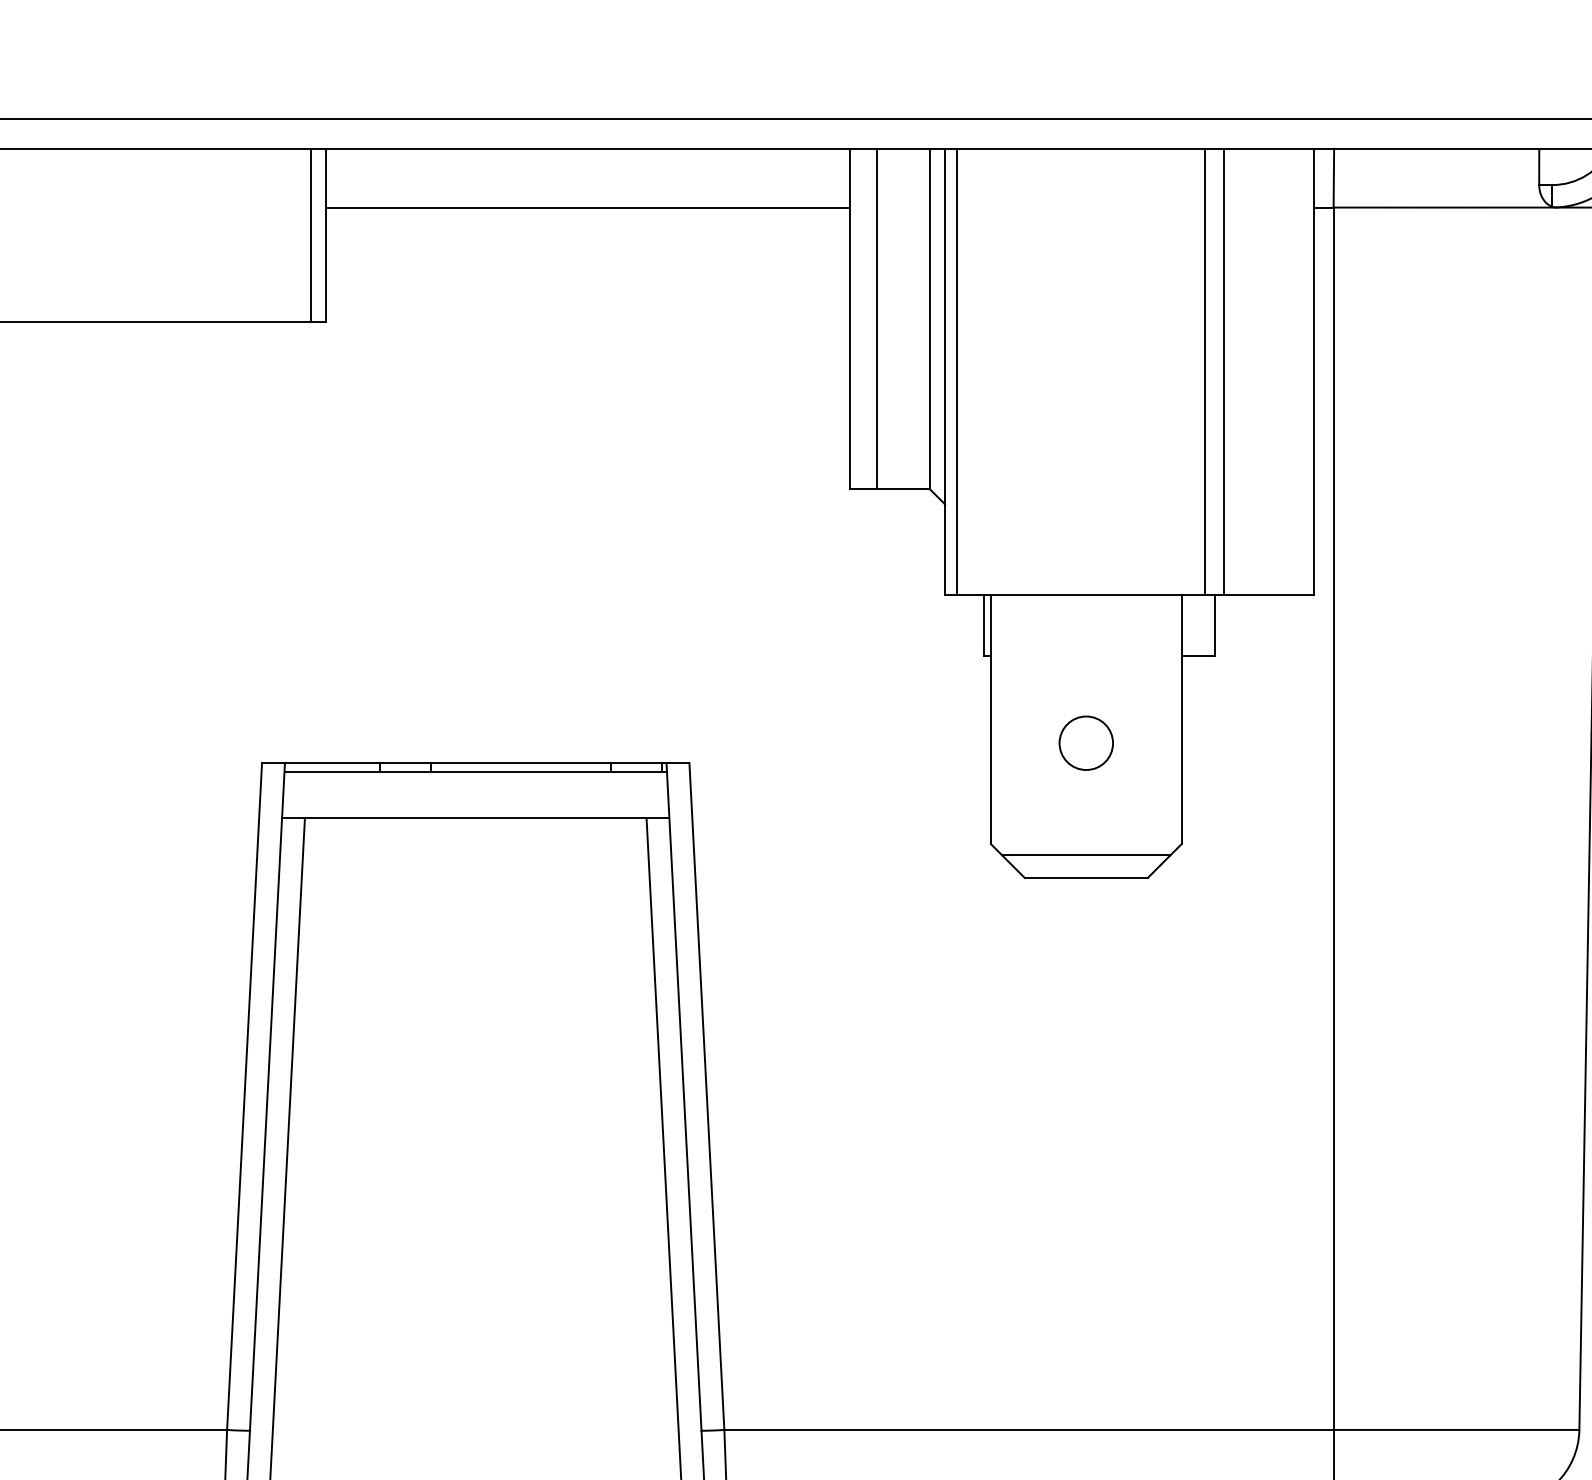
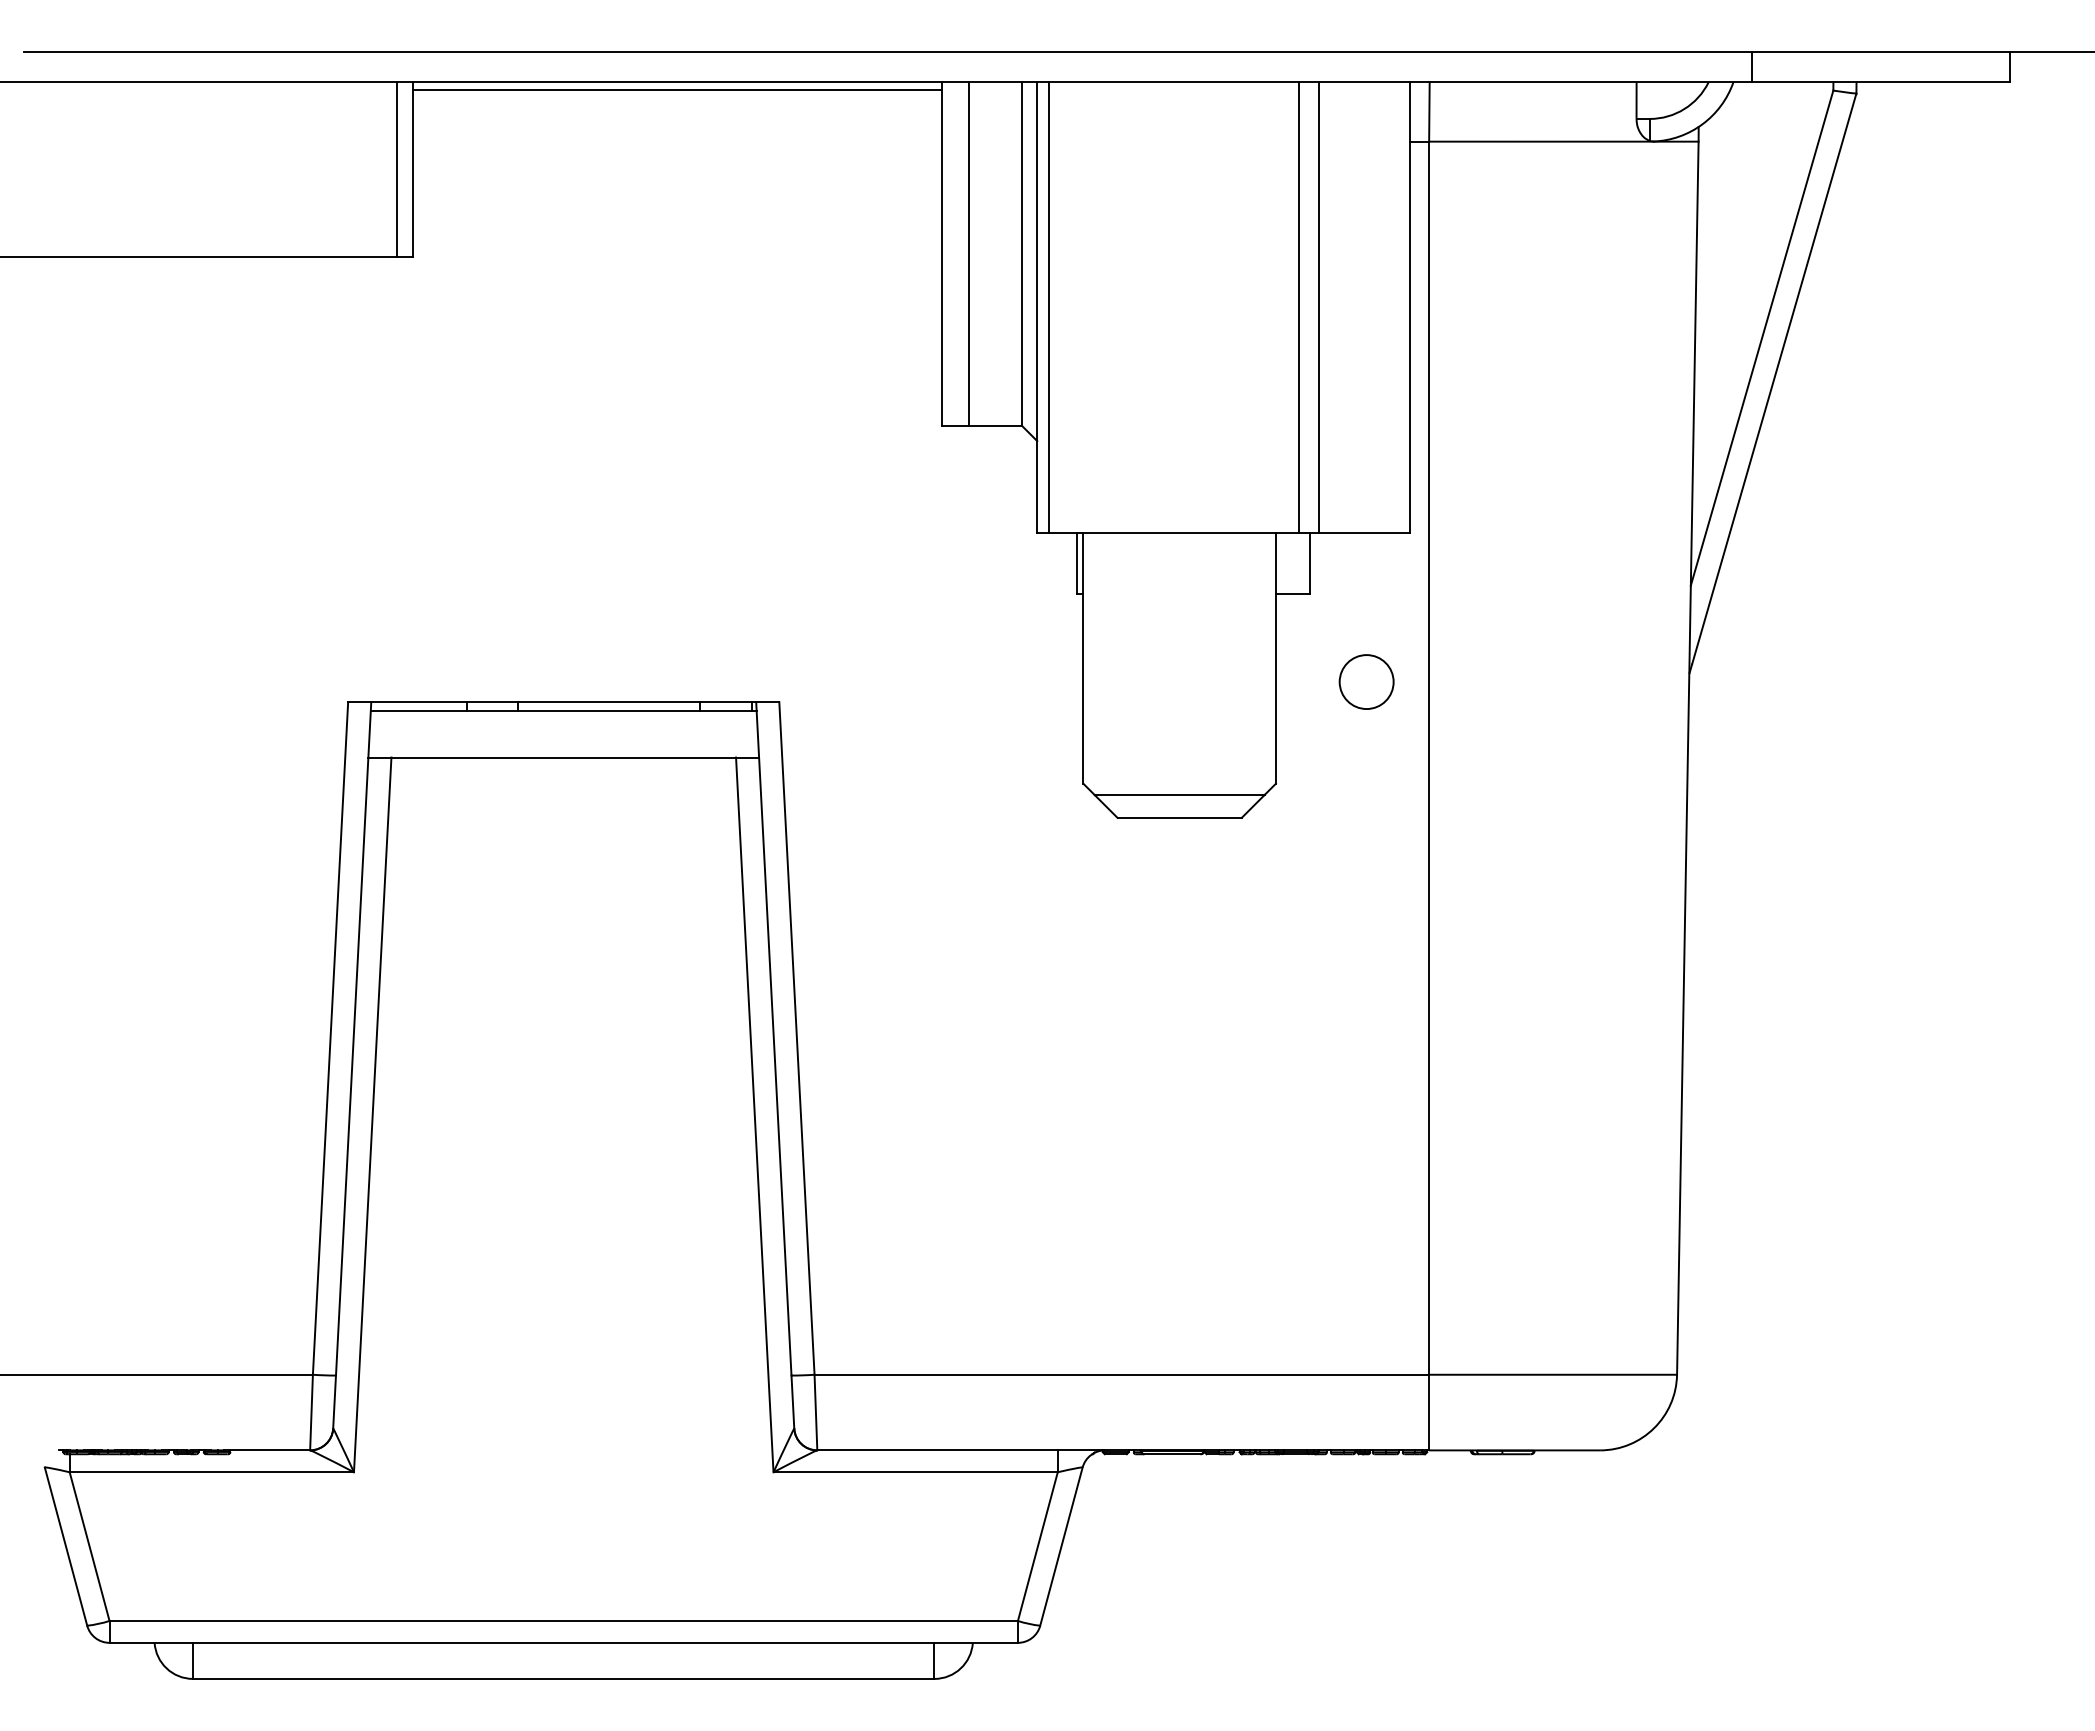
line: (587, 207) -> (676, 89), moved
circle: (1086, 742) -> (1366, 681), moved

